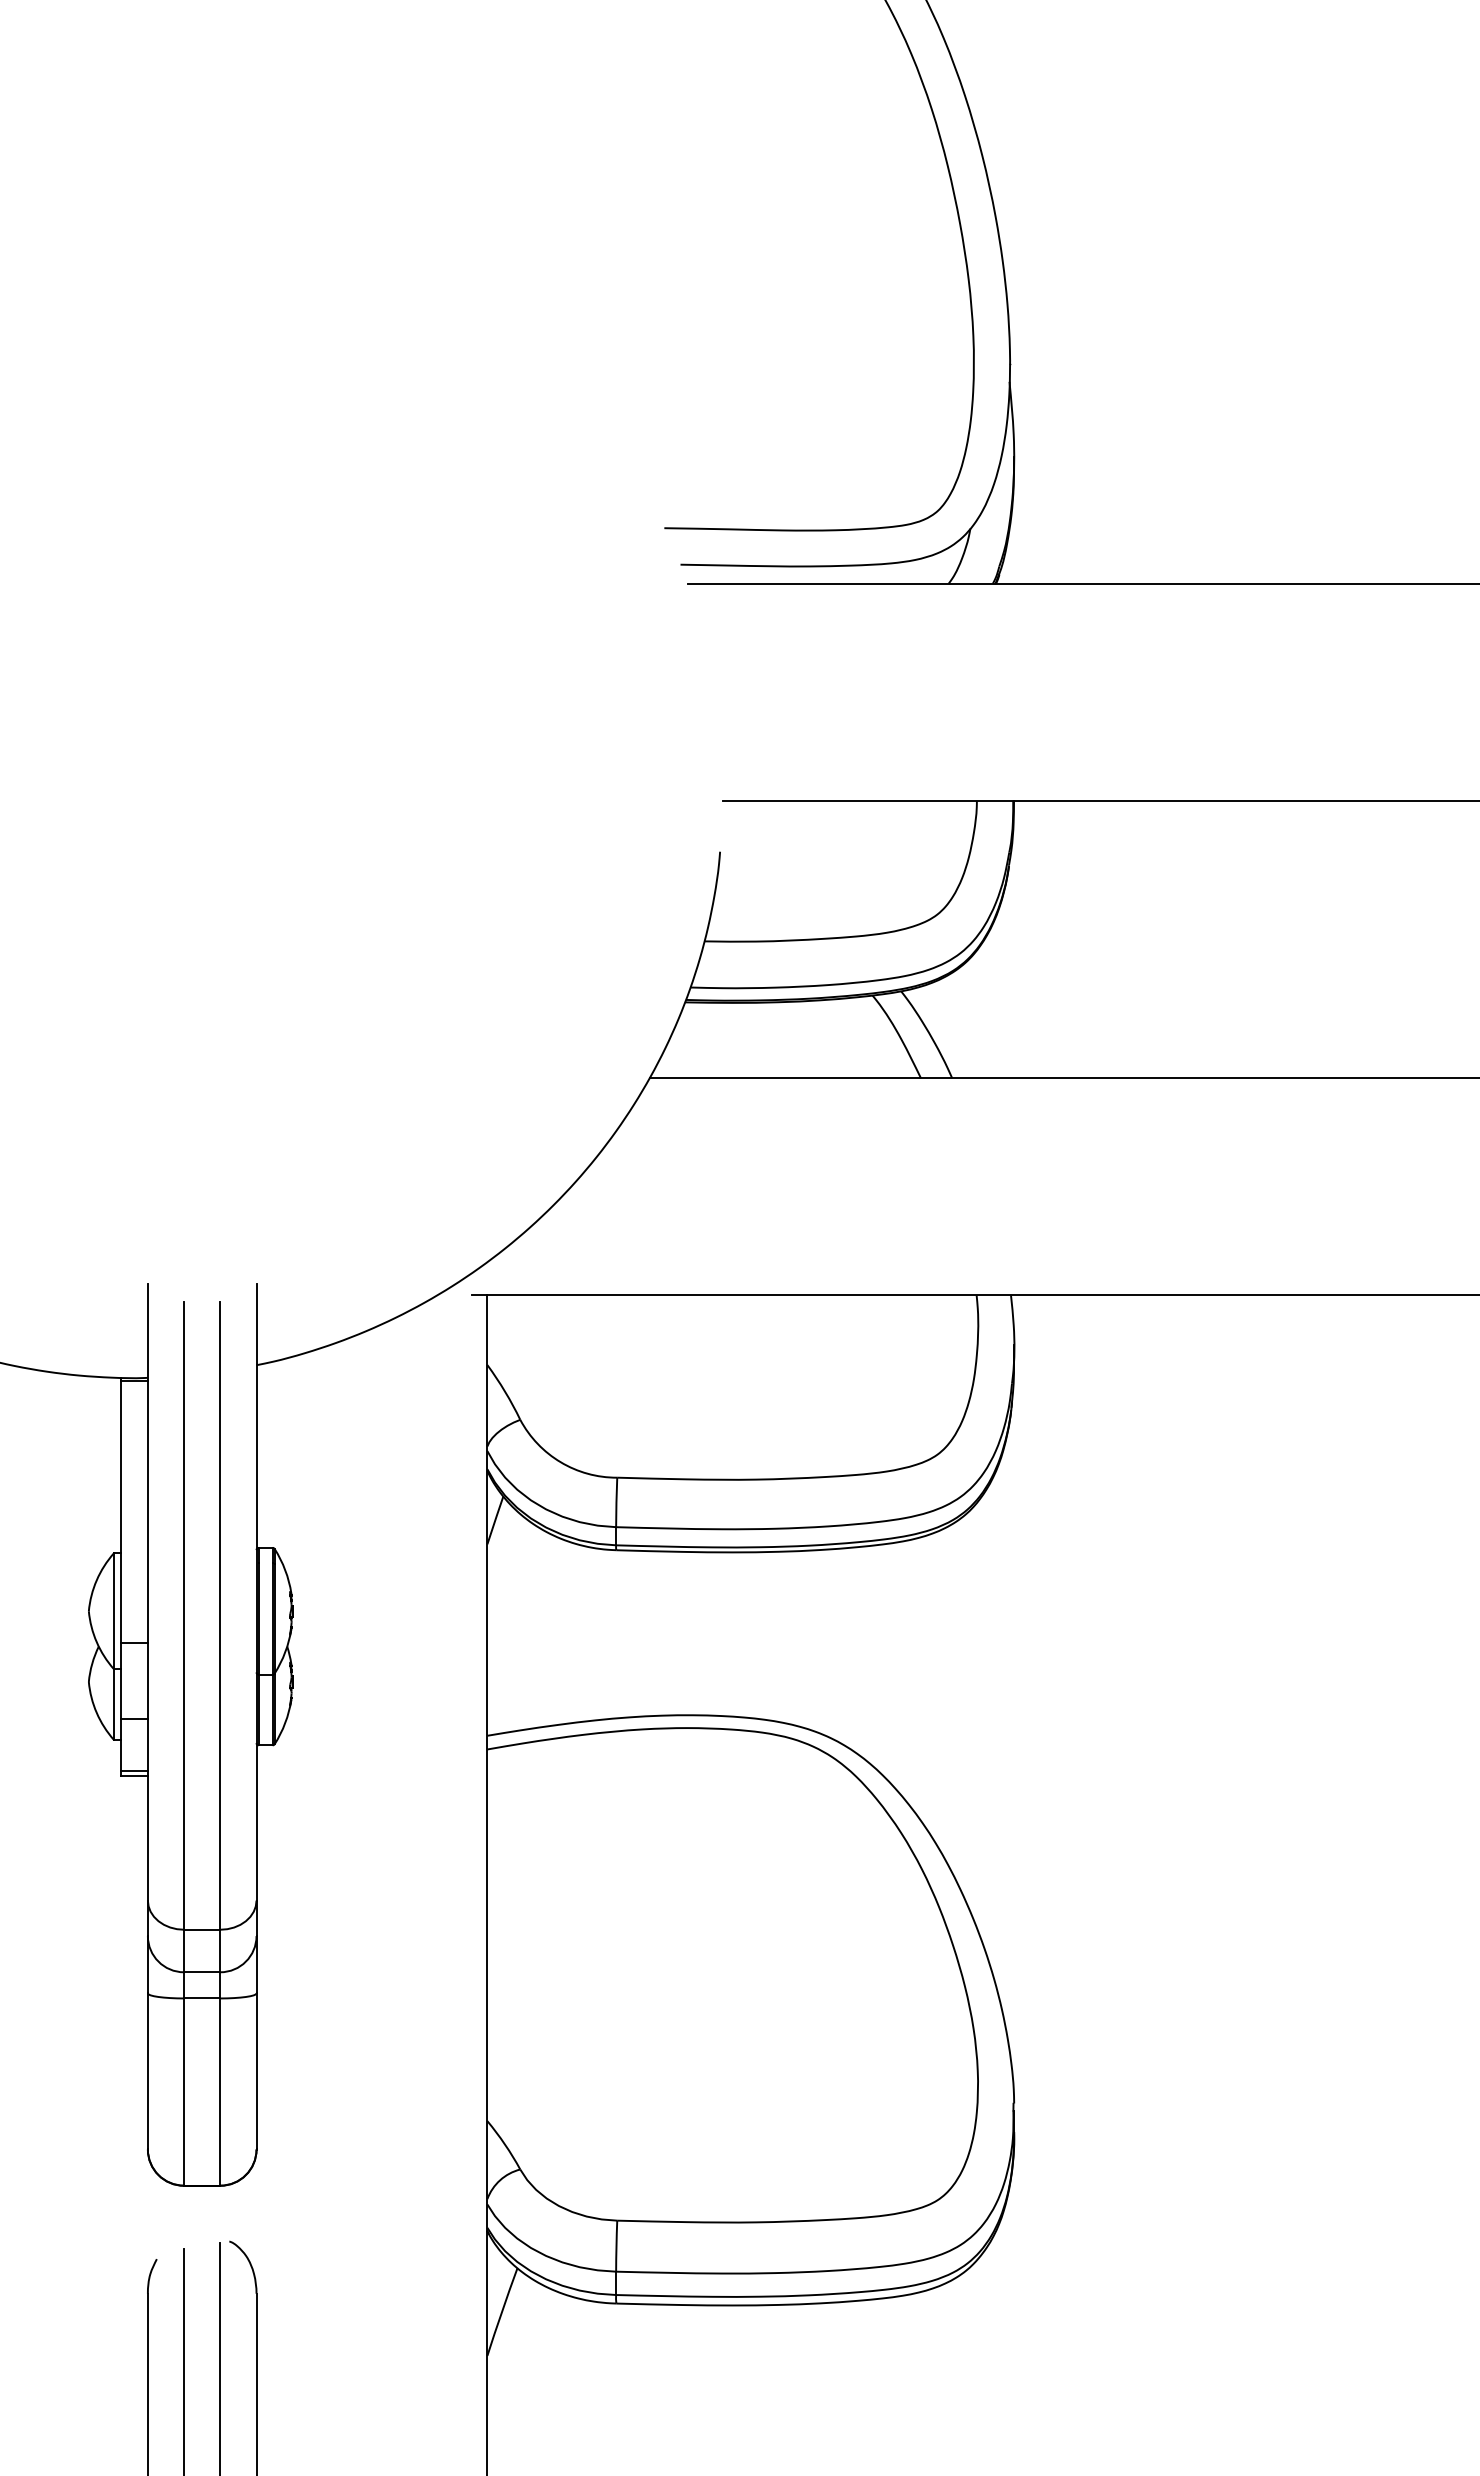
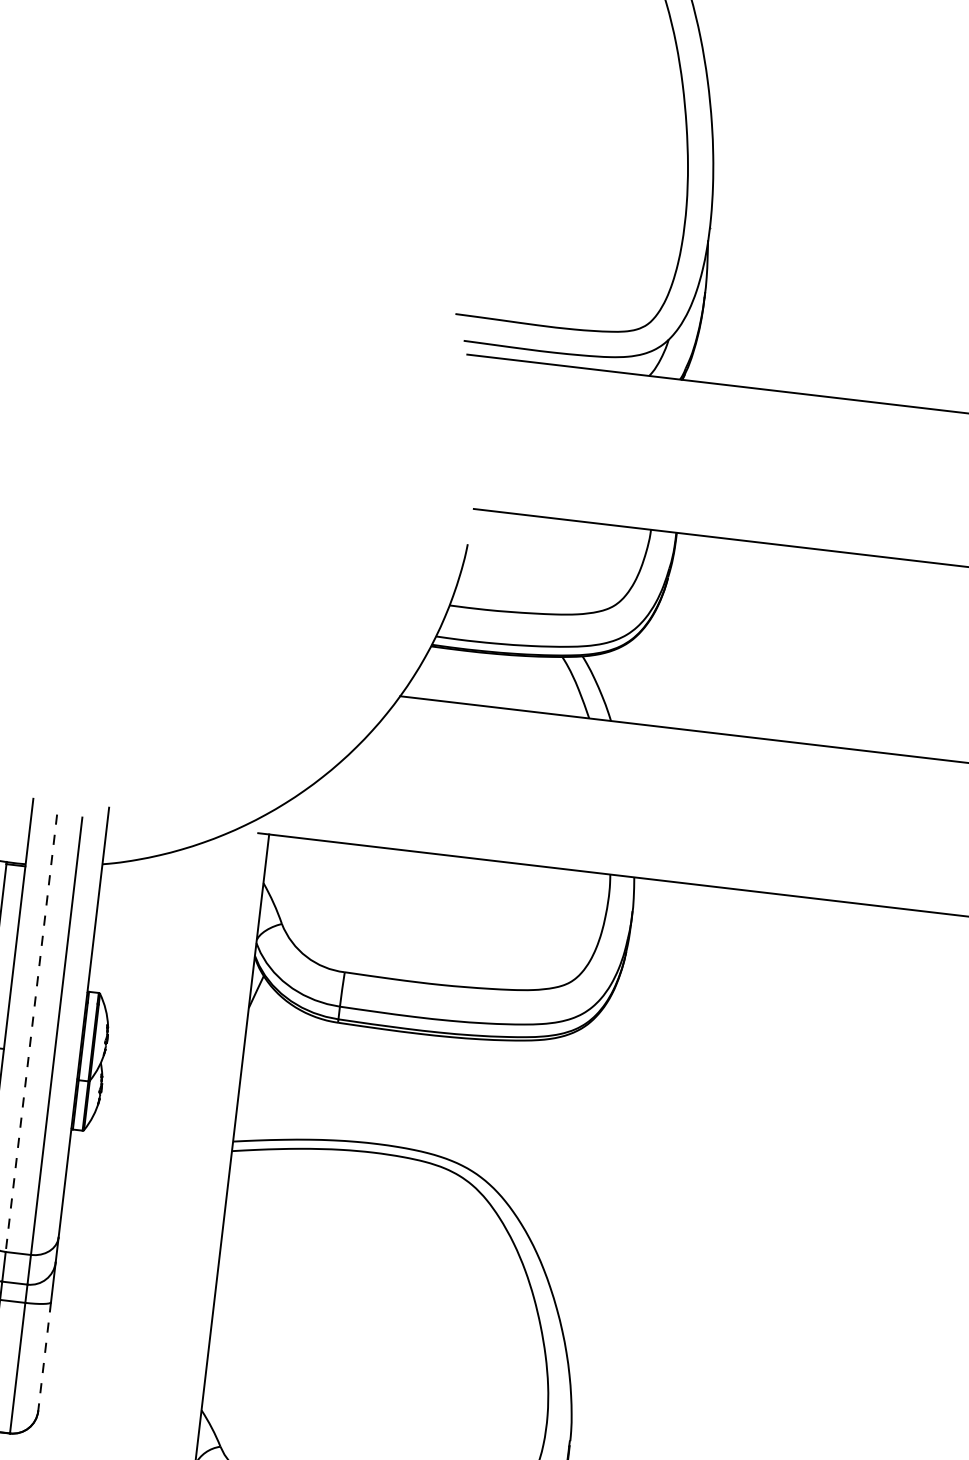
line: (184, 1616) -> (31, 1033), solid -> dashed
line: (256, 2071) -> (44, 1356), solid -> dashed

